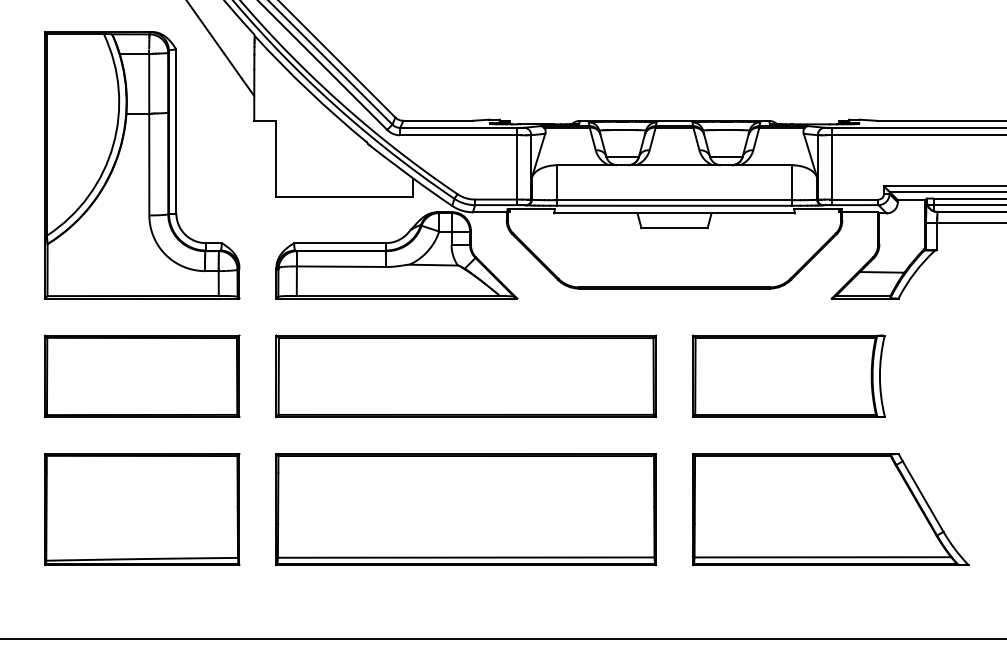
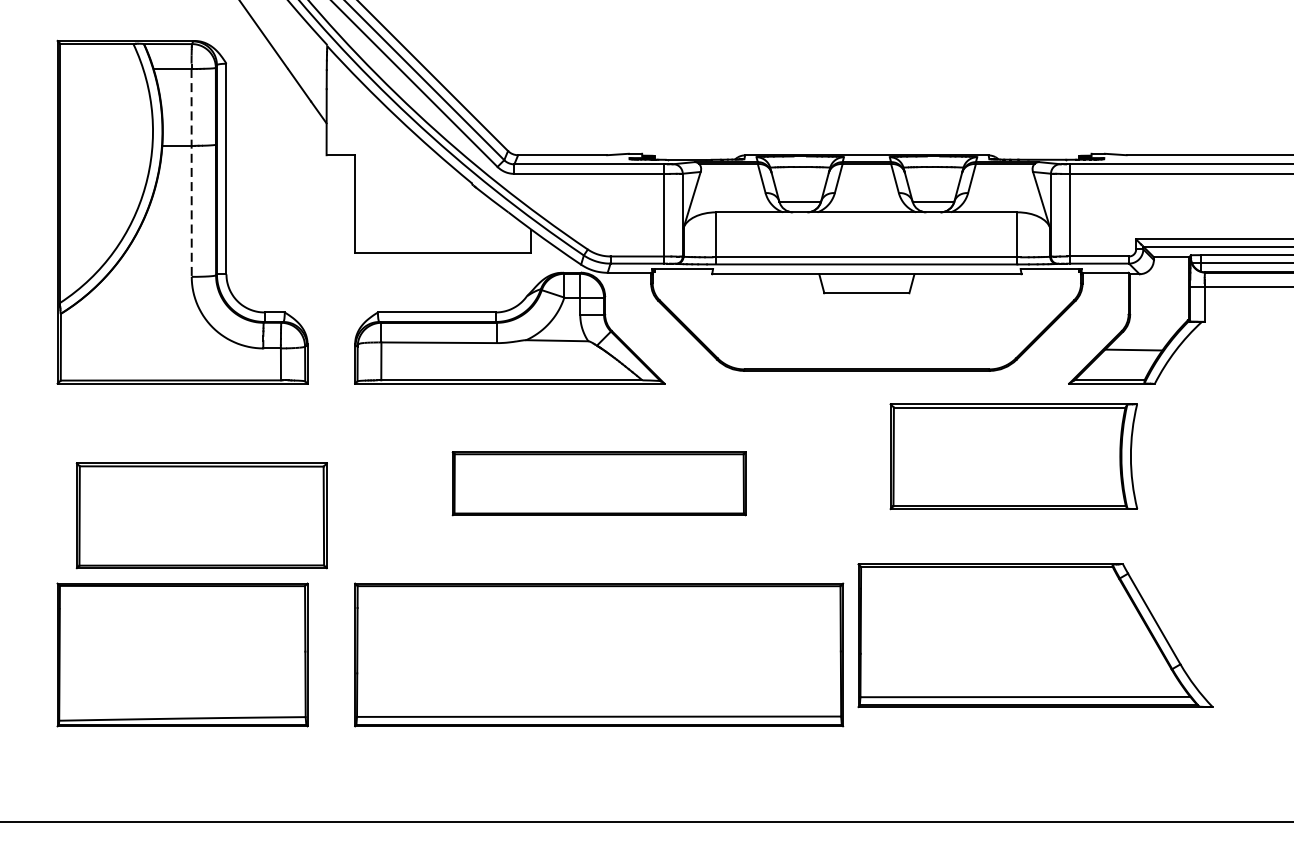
line: (149, 134) -> (191, 172), solid -> dashed
part: (788, 375) -> (1013, 455), moved
part: (142, 376) -> (202, 516), moved
part: (466, 376) -> (599, 483), size x0.6
part: (830, 509) -> (1035, 635), moved

